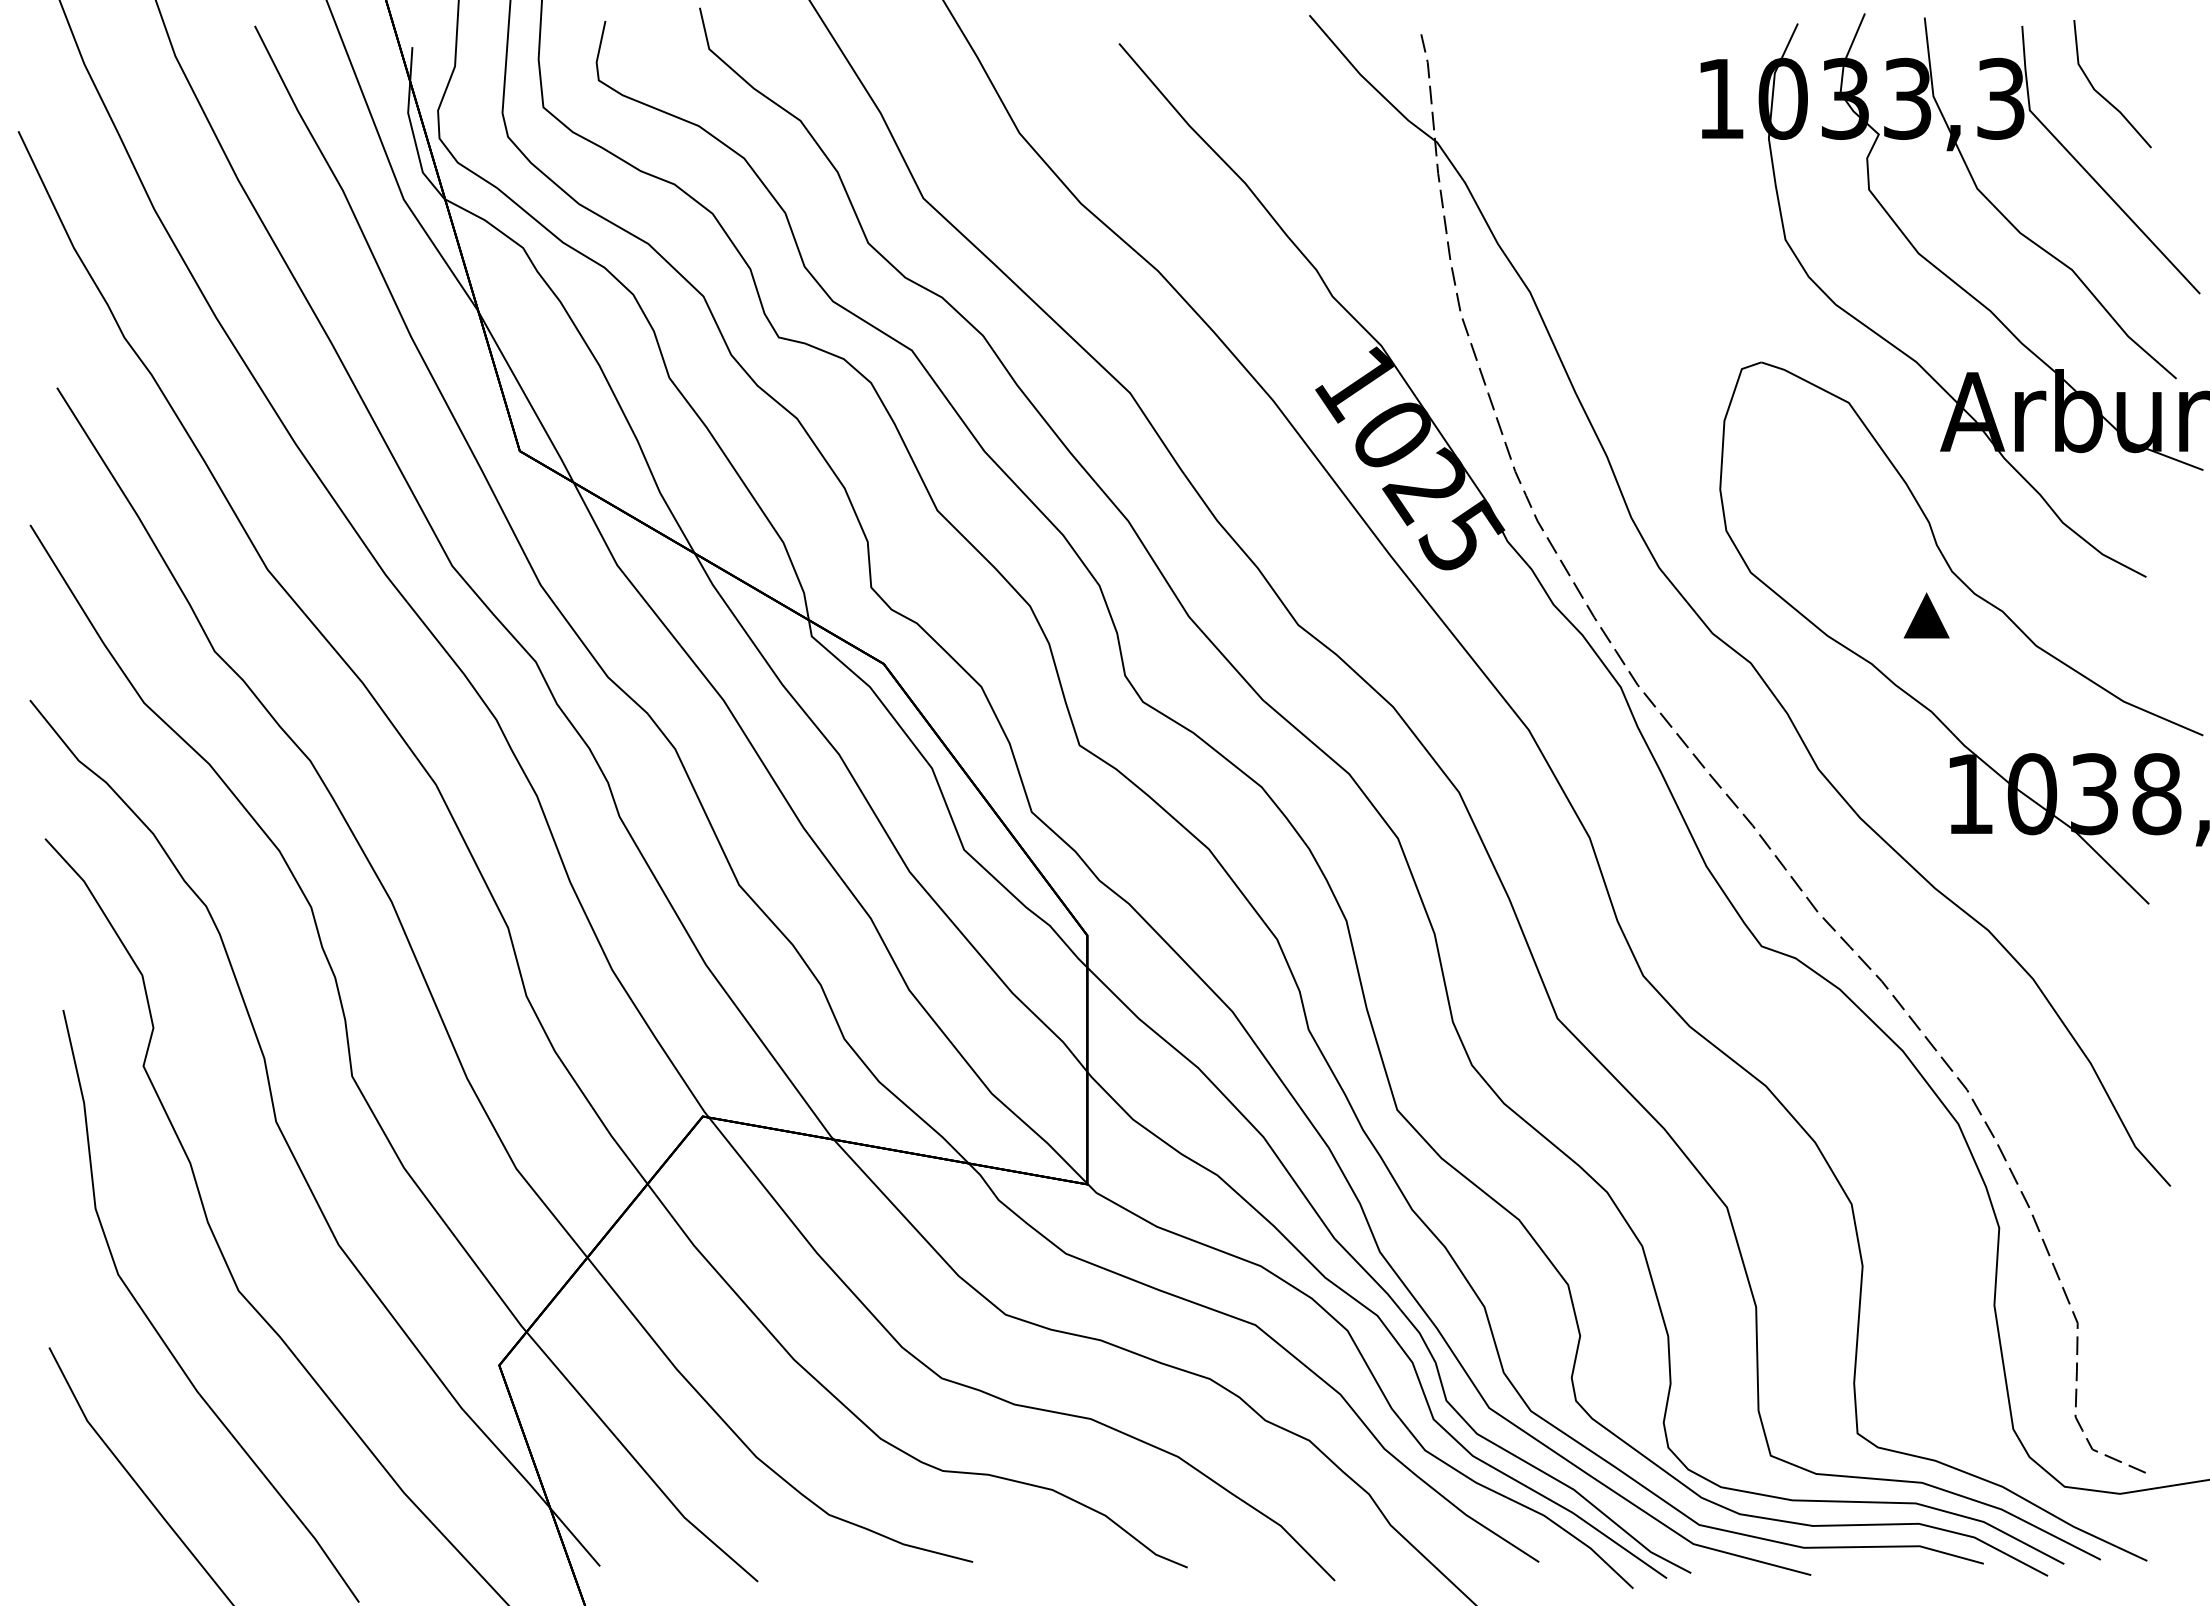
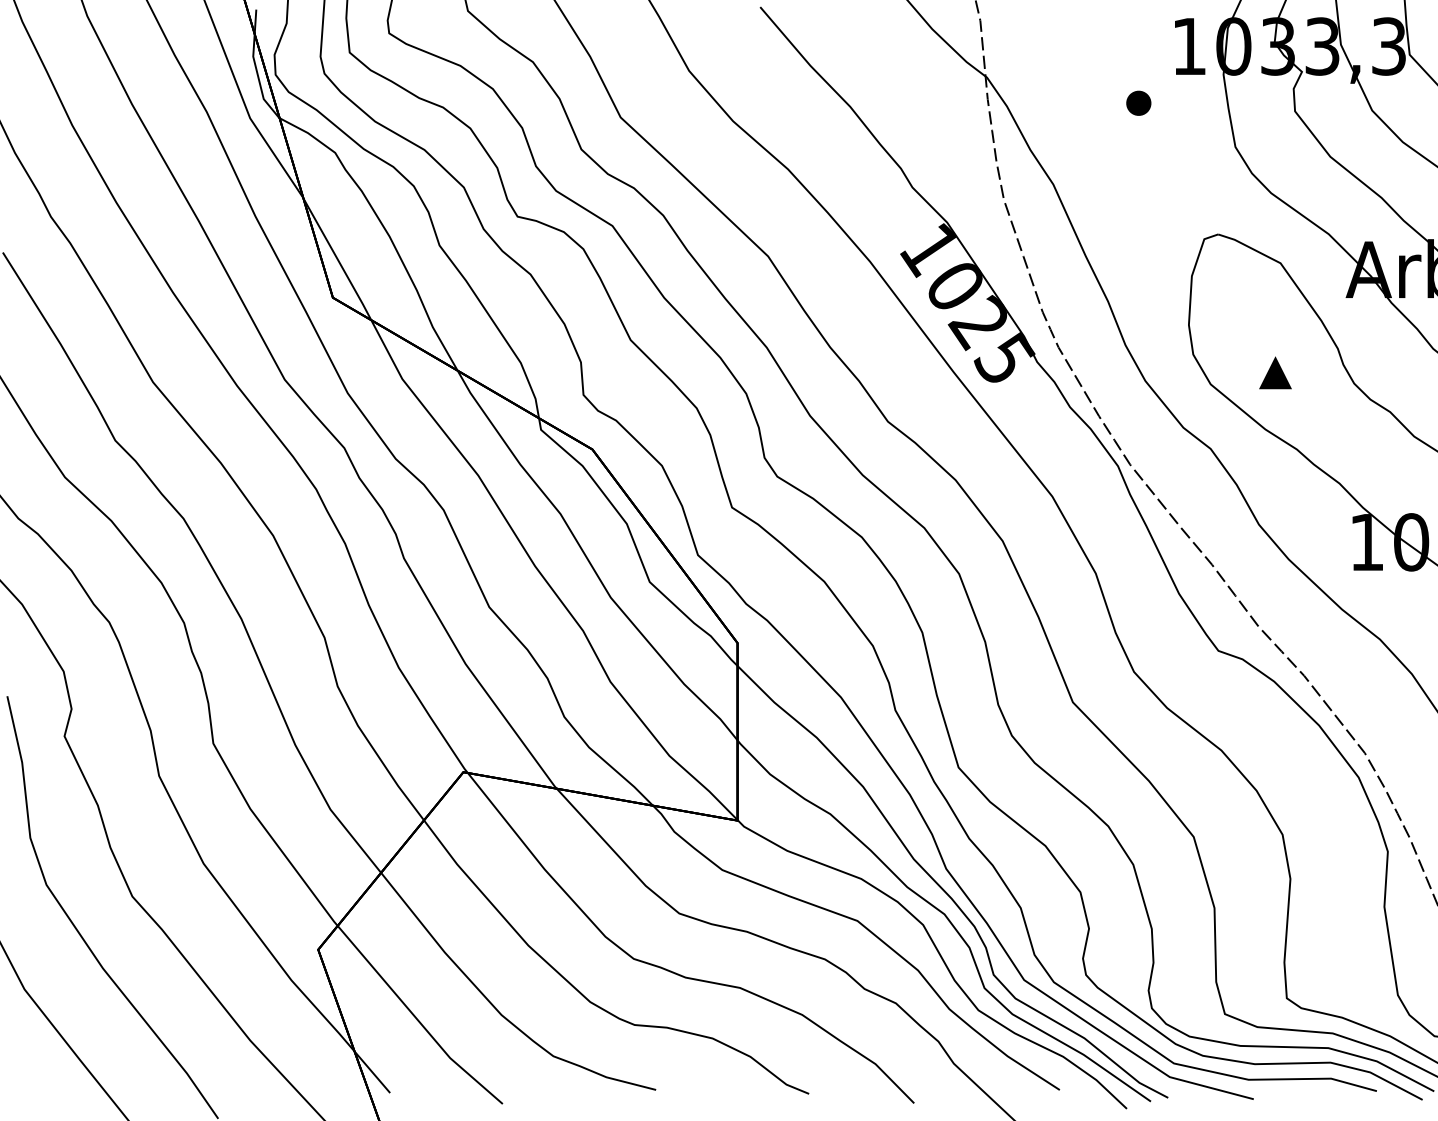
part: (1649, 178) -> (1138, 103), added
part: (1926, 615) -> (1275, 372), moved

